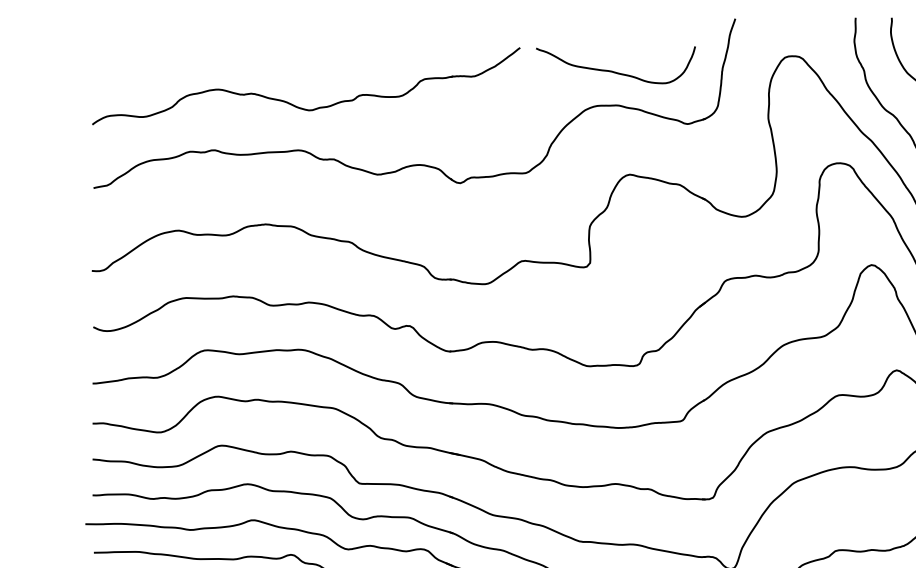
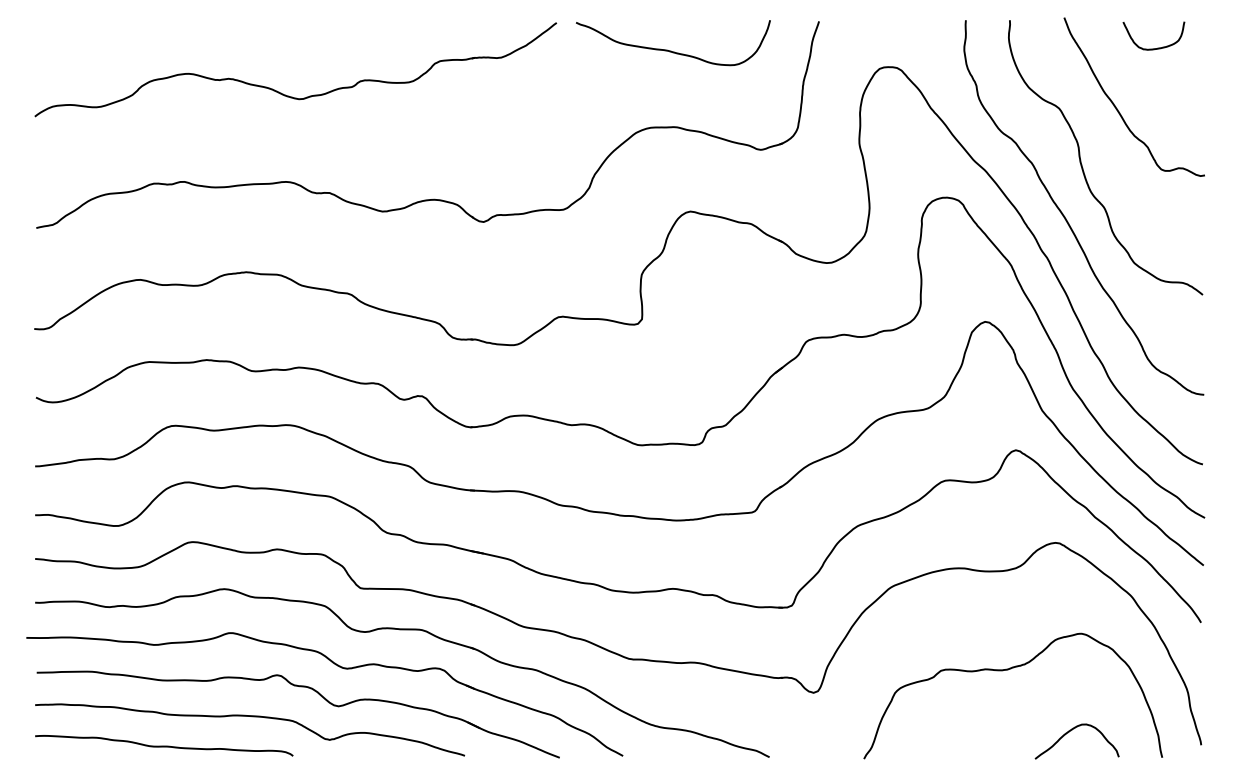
curve: (614, 71) -> (671, 50), moved
part: (296, 105) -> (283, 93), moved

